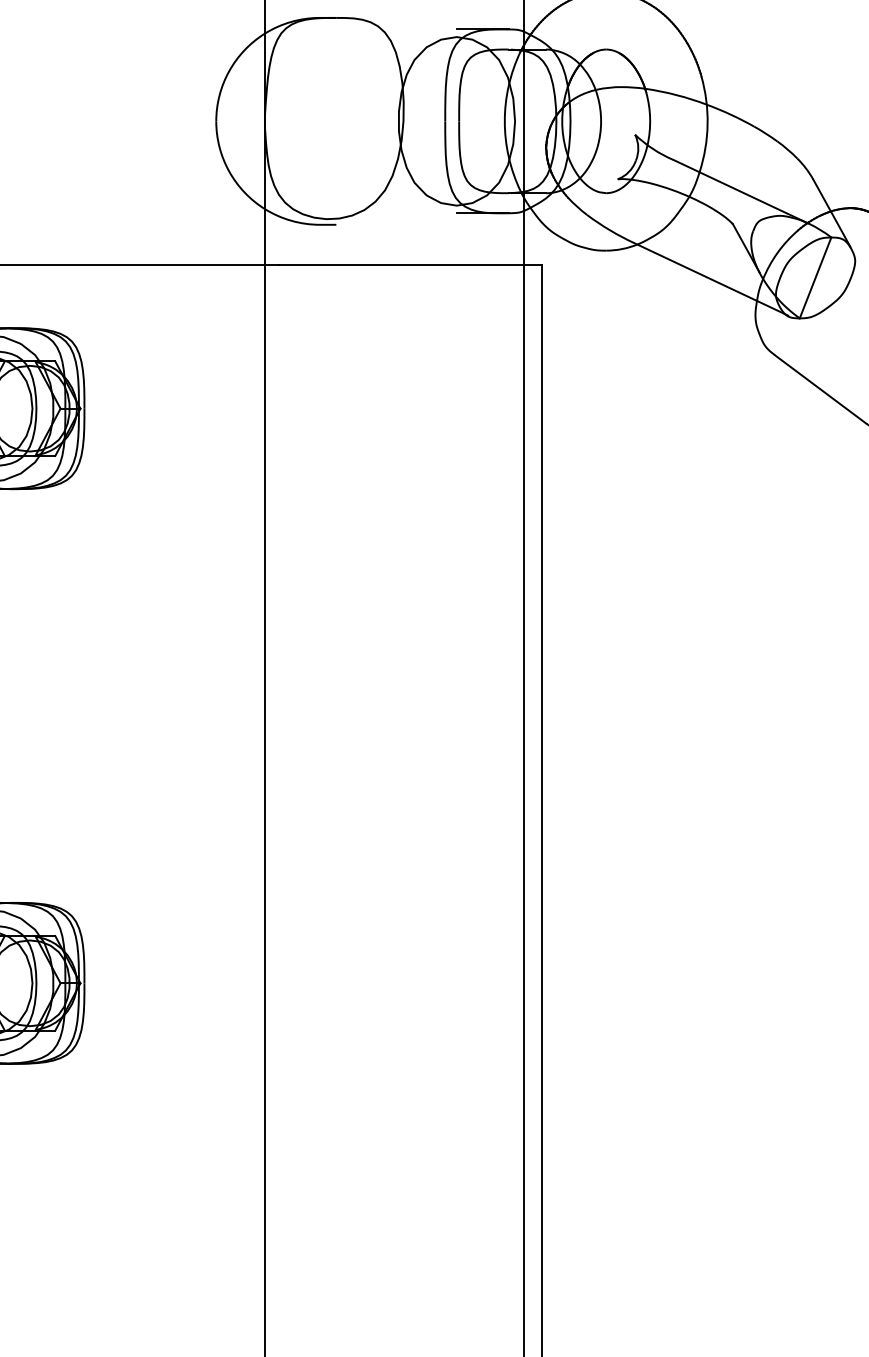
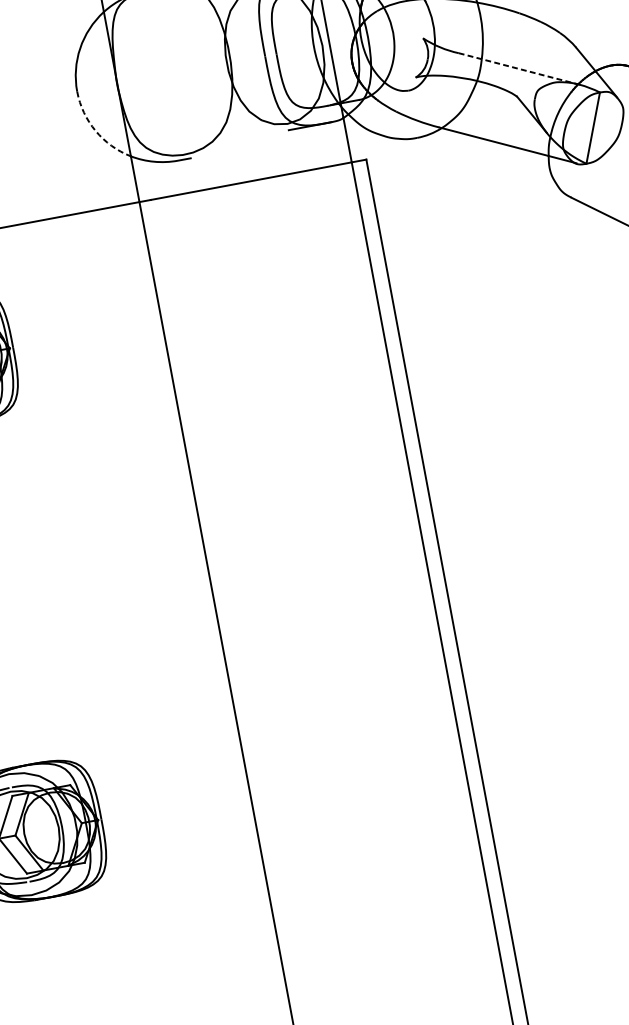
arc: (229, 171) -> (95, 130), solid -> dashed
line: (740, 191) -> (518, 68), solid -> dashed

